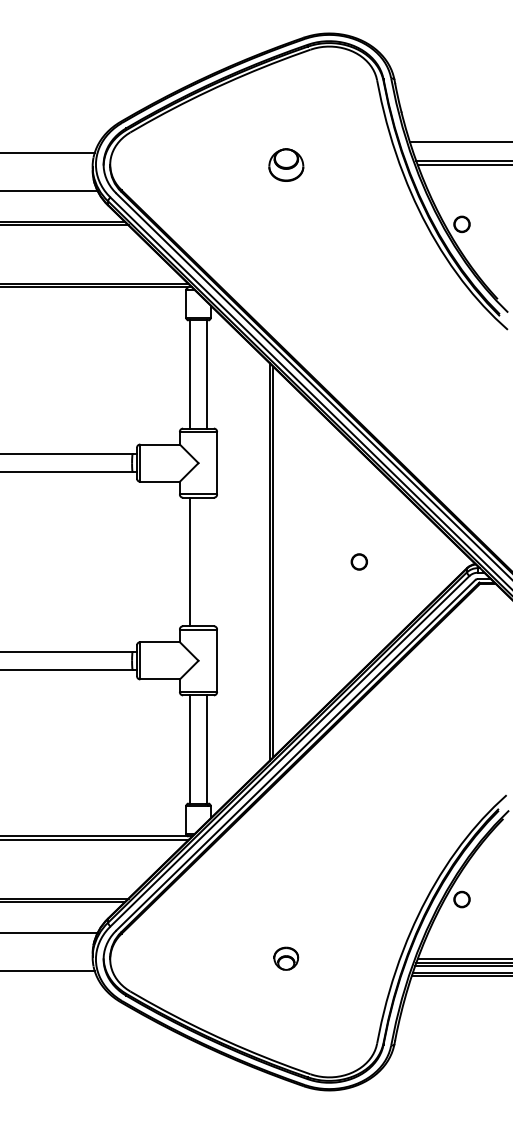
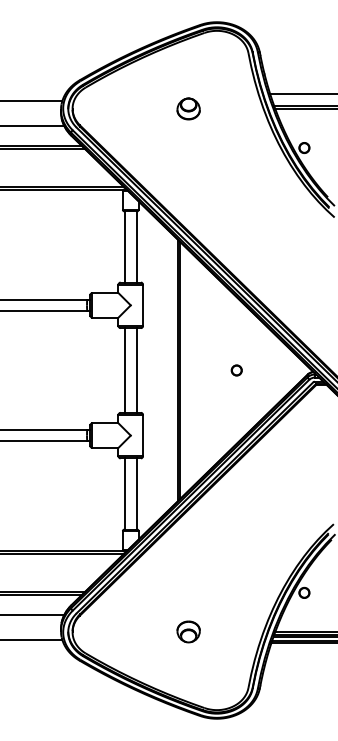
line: (207, 562) -> (136, 370), added
part: (286, 958) -> (188, 631), size x1.43

